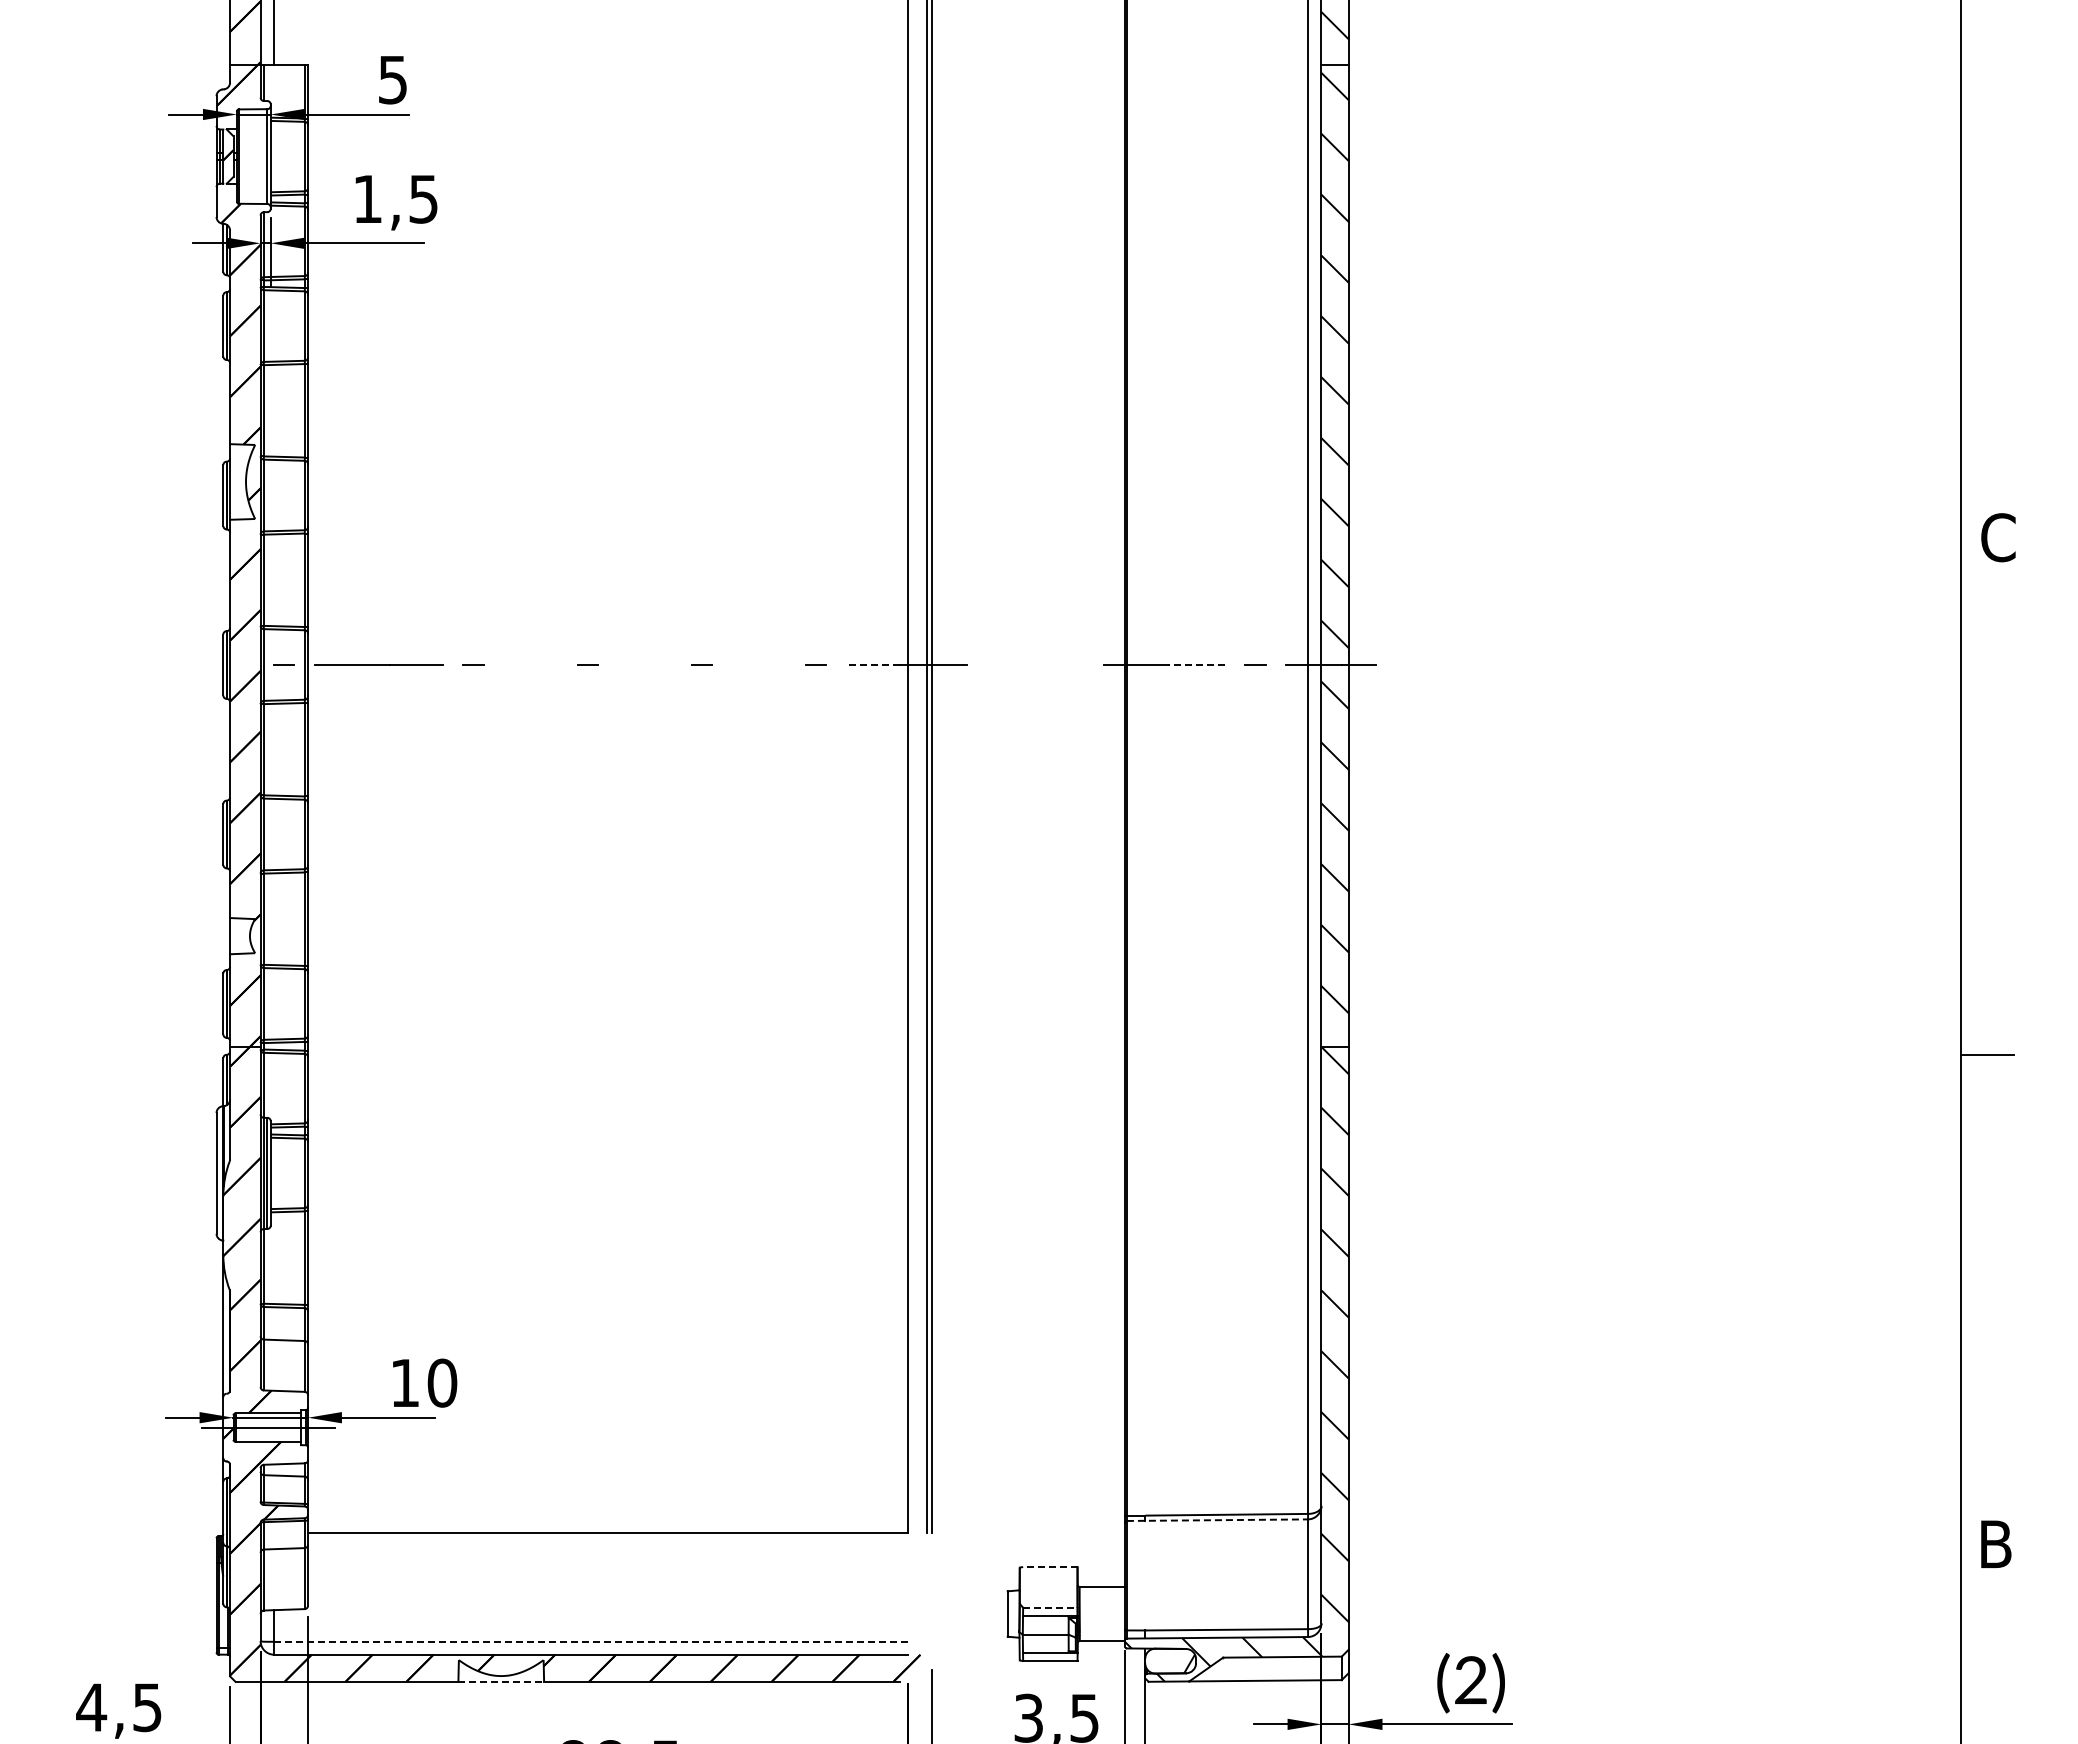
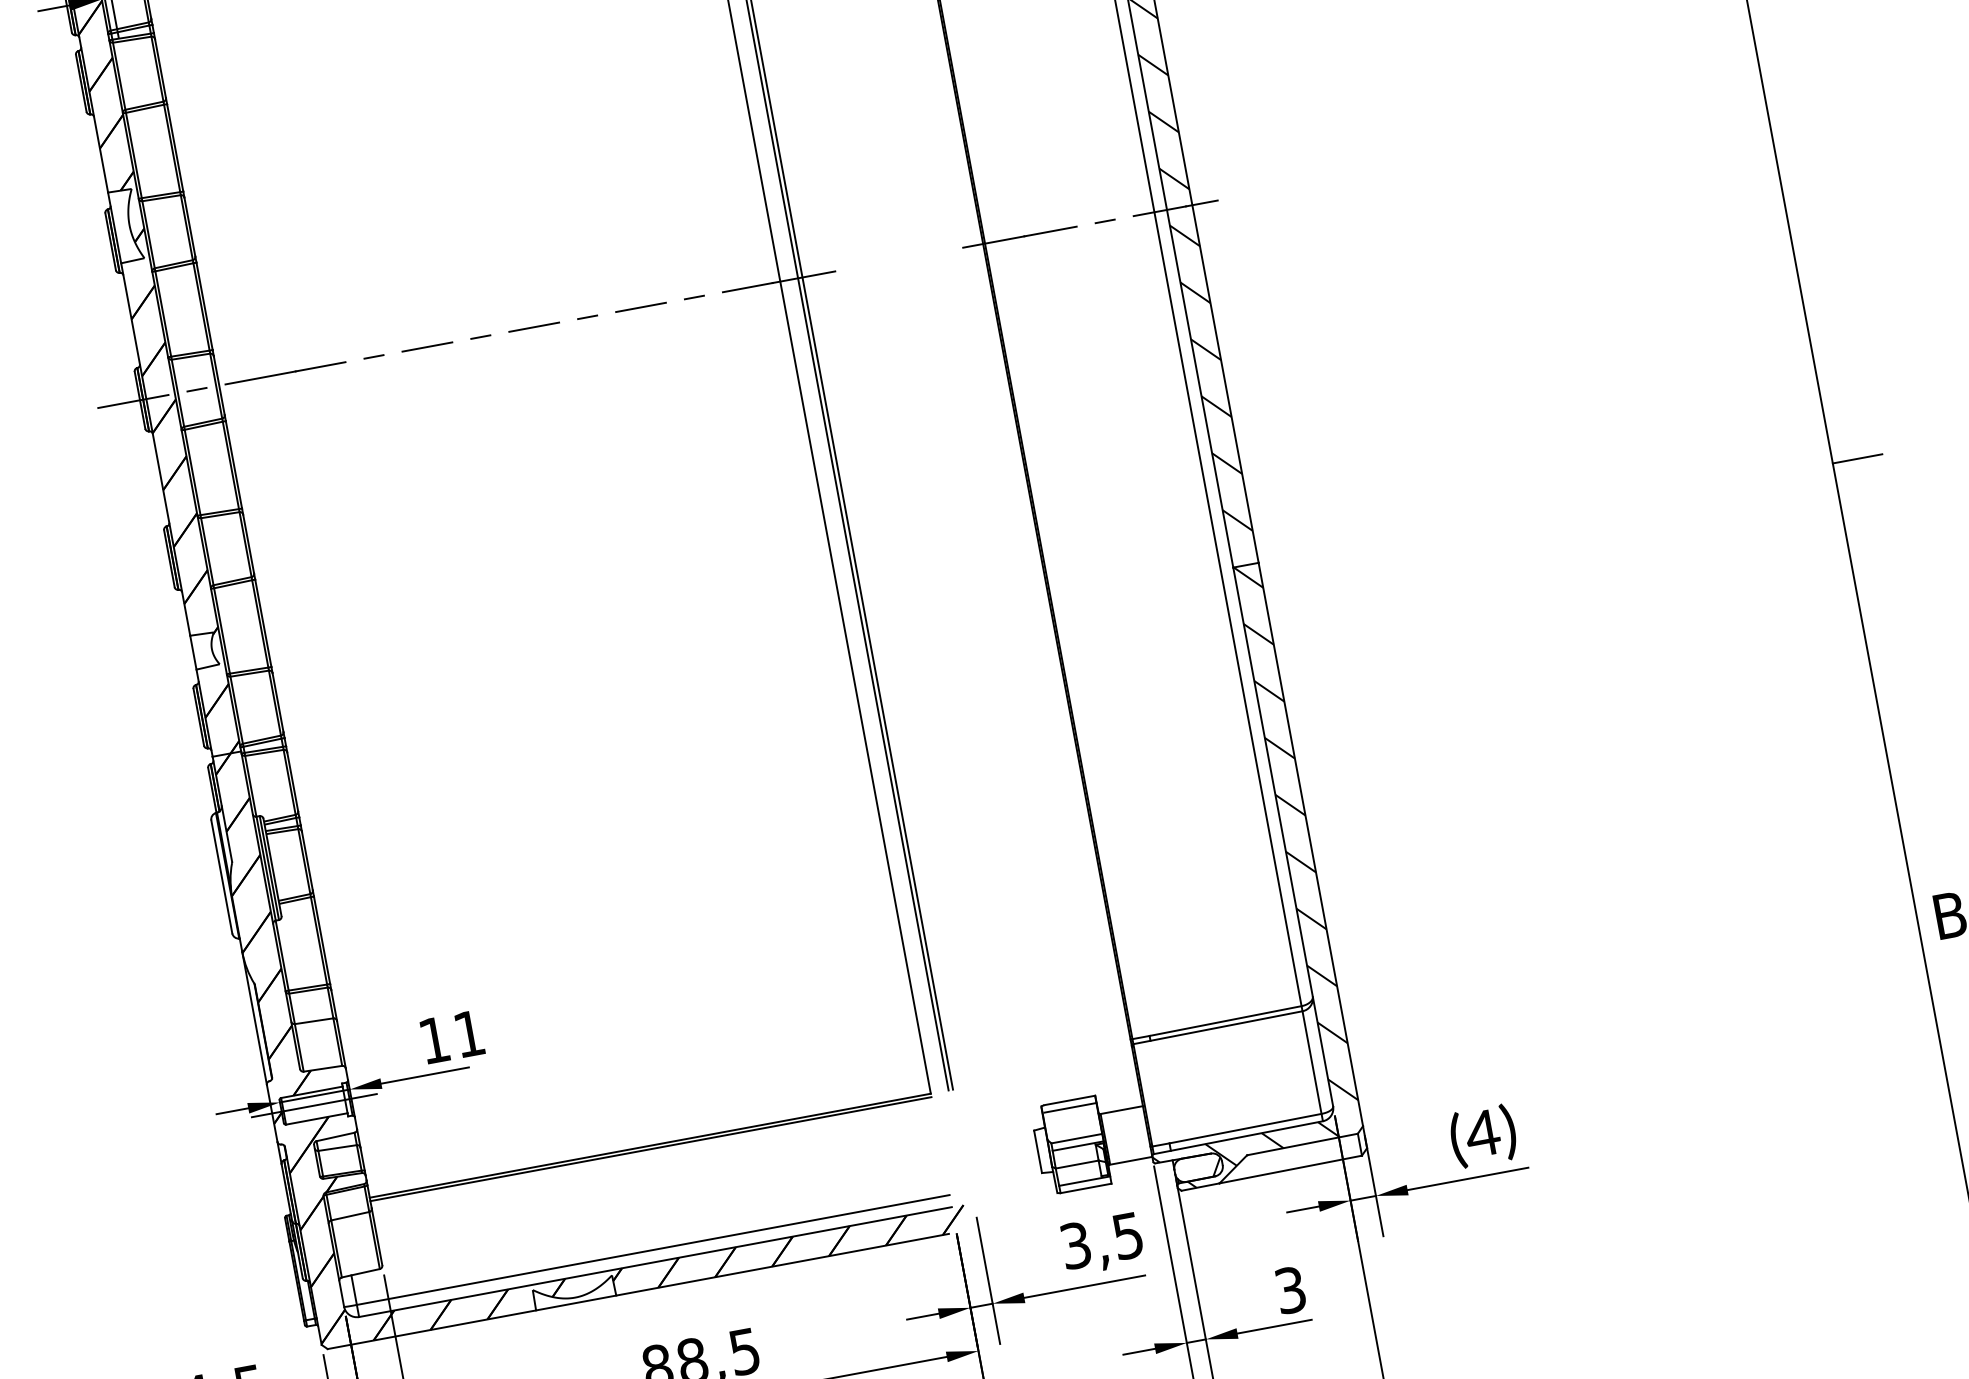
line: (644, 664) -> (533, 326), added
line: (215, 665) -> (132, 402), added
line: (530, 665) -> (427, 347), added
line: (758, 665) -> (640, 307), added
line: (873, 665) -> (748, 288), dashed -> solid
line: (1196, 665) -> (1050, 232), dashed -> solid
text: (442, 1382) -> (469, 1033), 10 -> 11
line: (1217, 1520) -> (1218, 1027), dashed -> solid
line: (607, 1537) -> (650, 1149), added
line: (1049, 1566) -> (1068, 1100), dashed -> solid
line: (1049, 1574) -> (1070, 1107), added
line: (1050, 1607) -> (1076, 1138), dashed -> solid
line: (591, 1641) -> (653, 1249), dashed -> solid
text: (1470, 1679) -> (1482, 1132), (2) -> (4)
line: (501, 1681) -> (576, 1302), dashed -> solid

